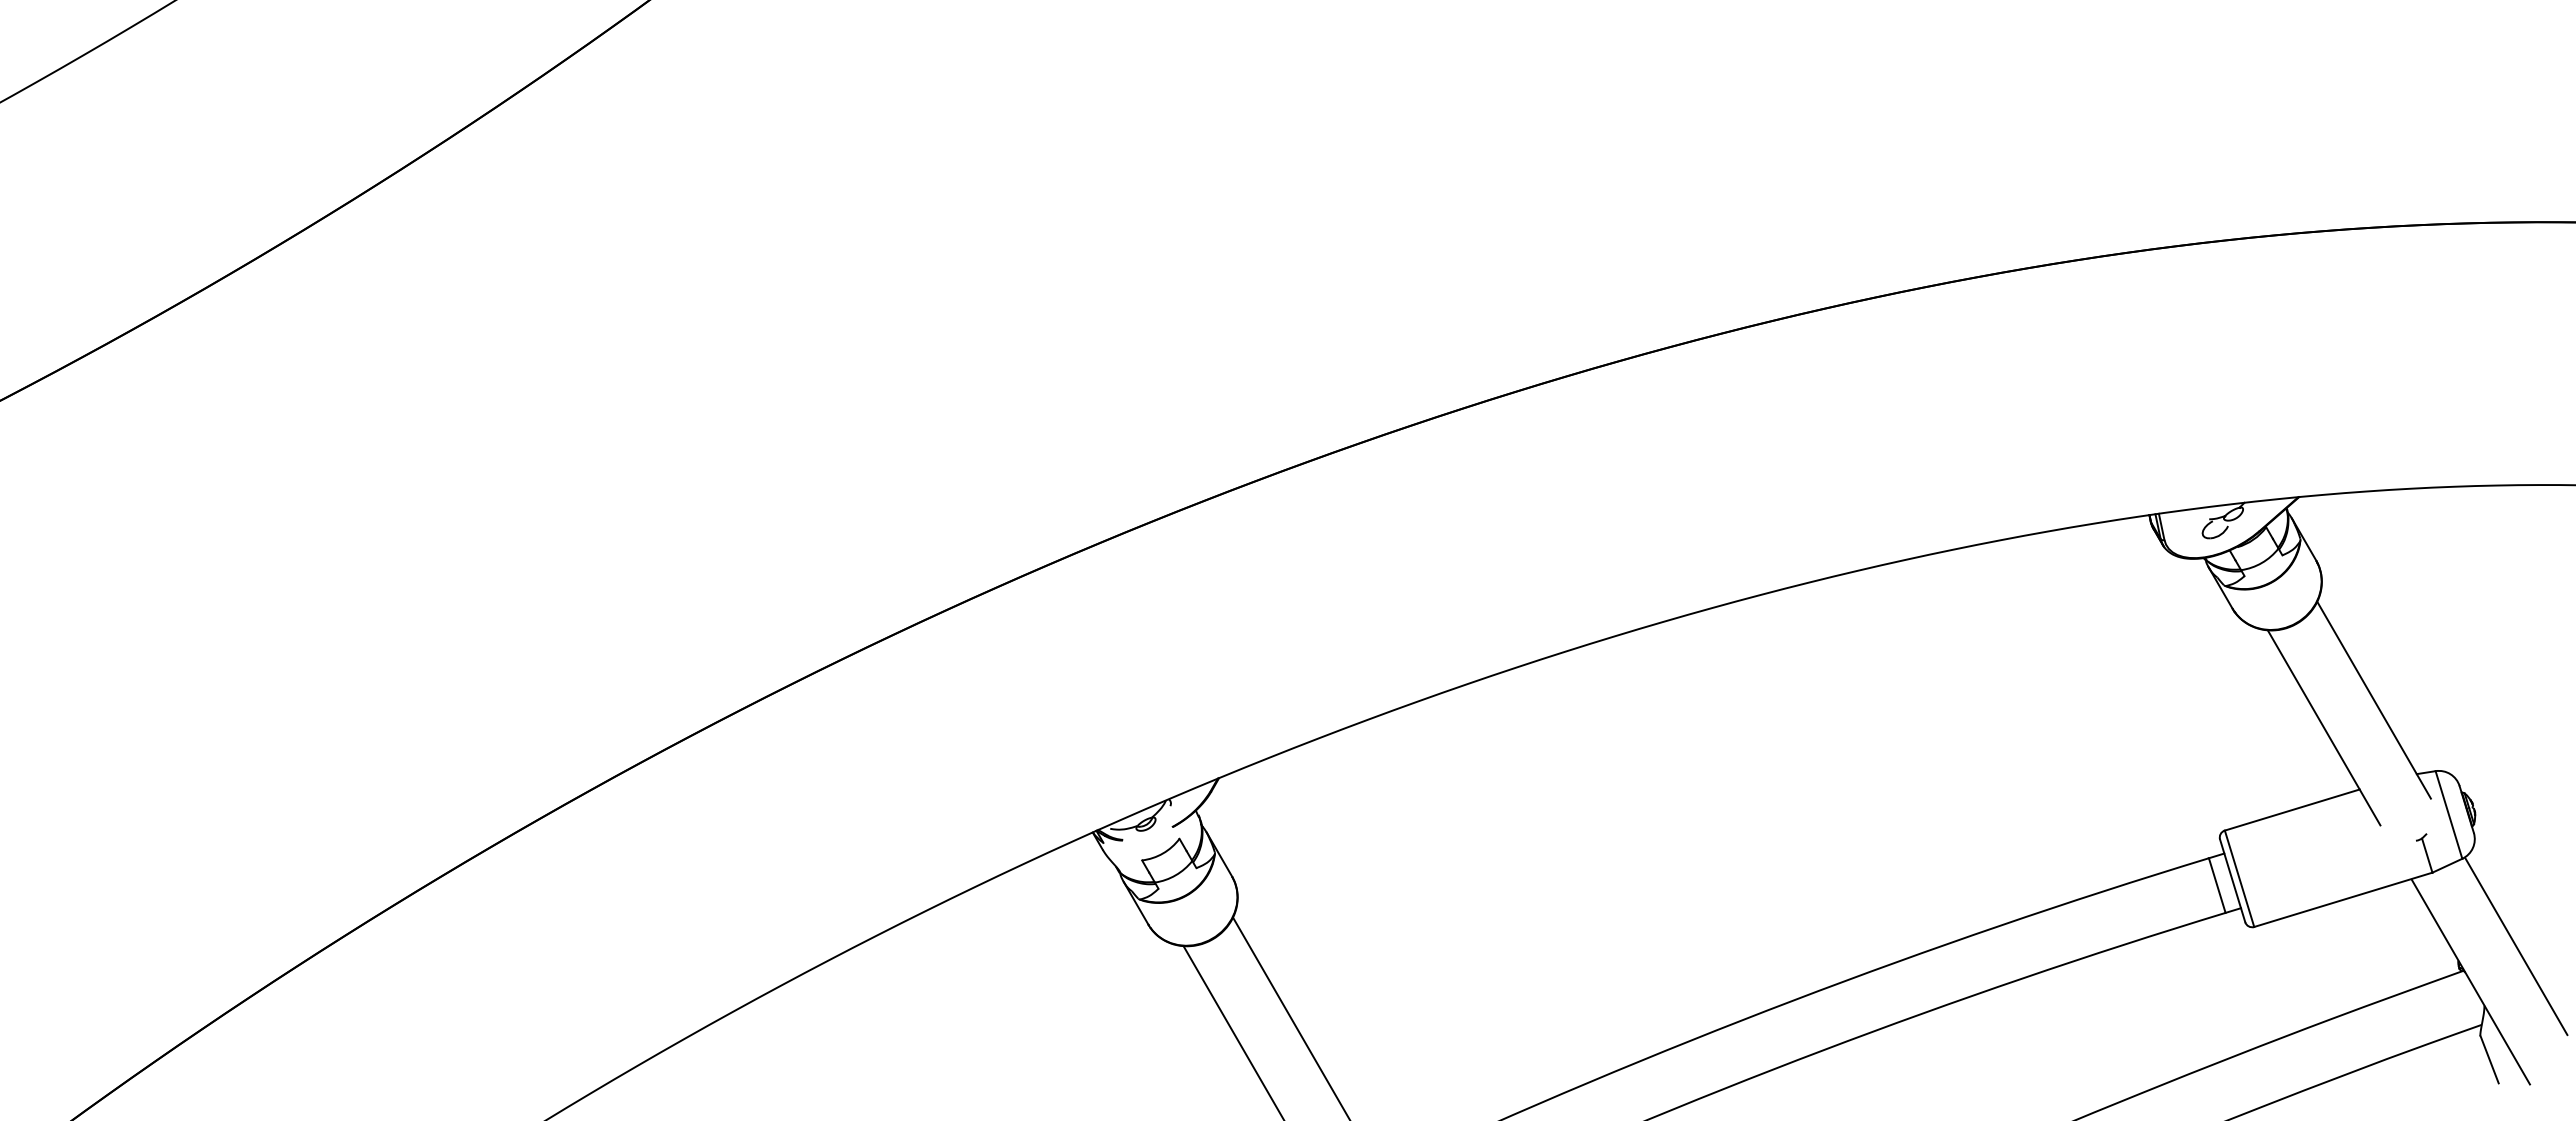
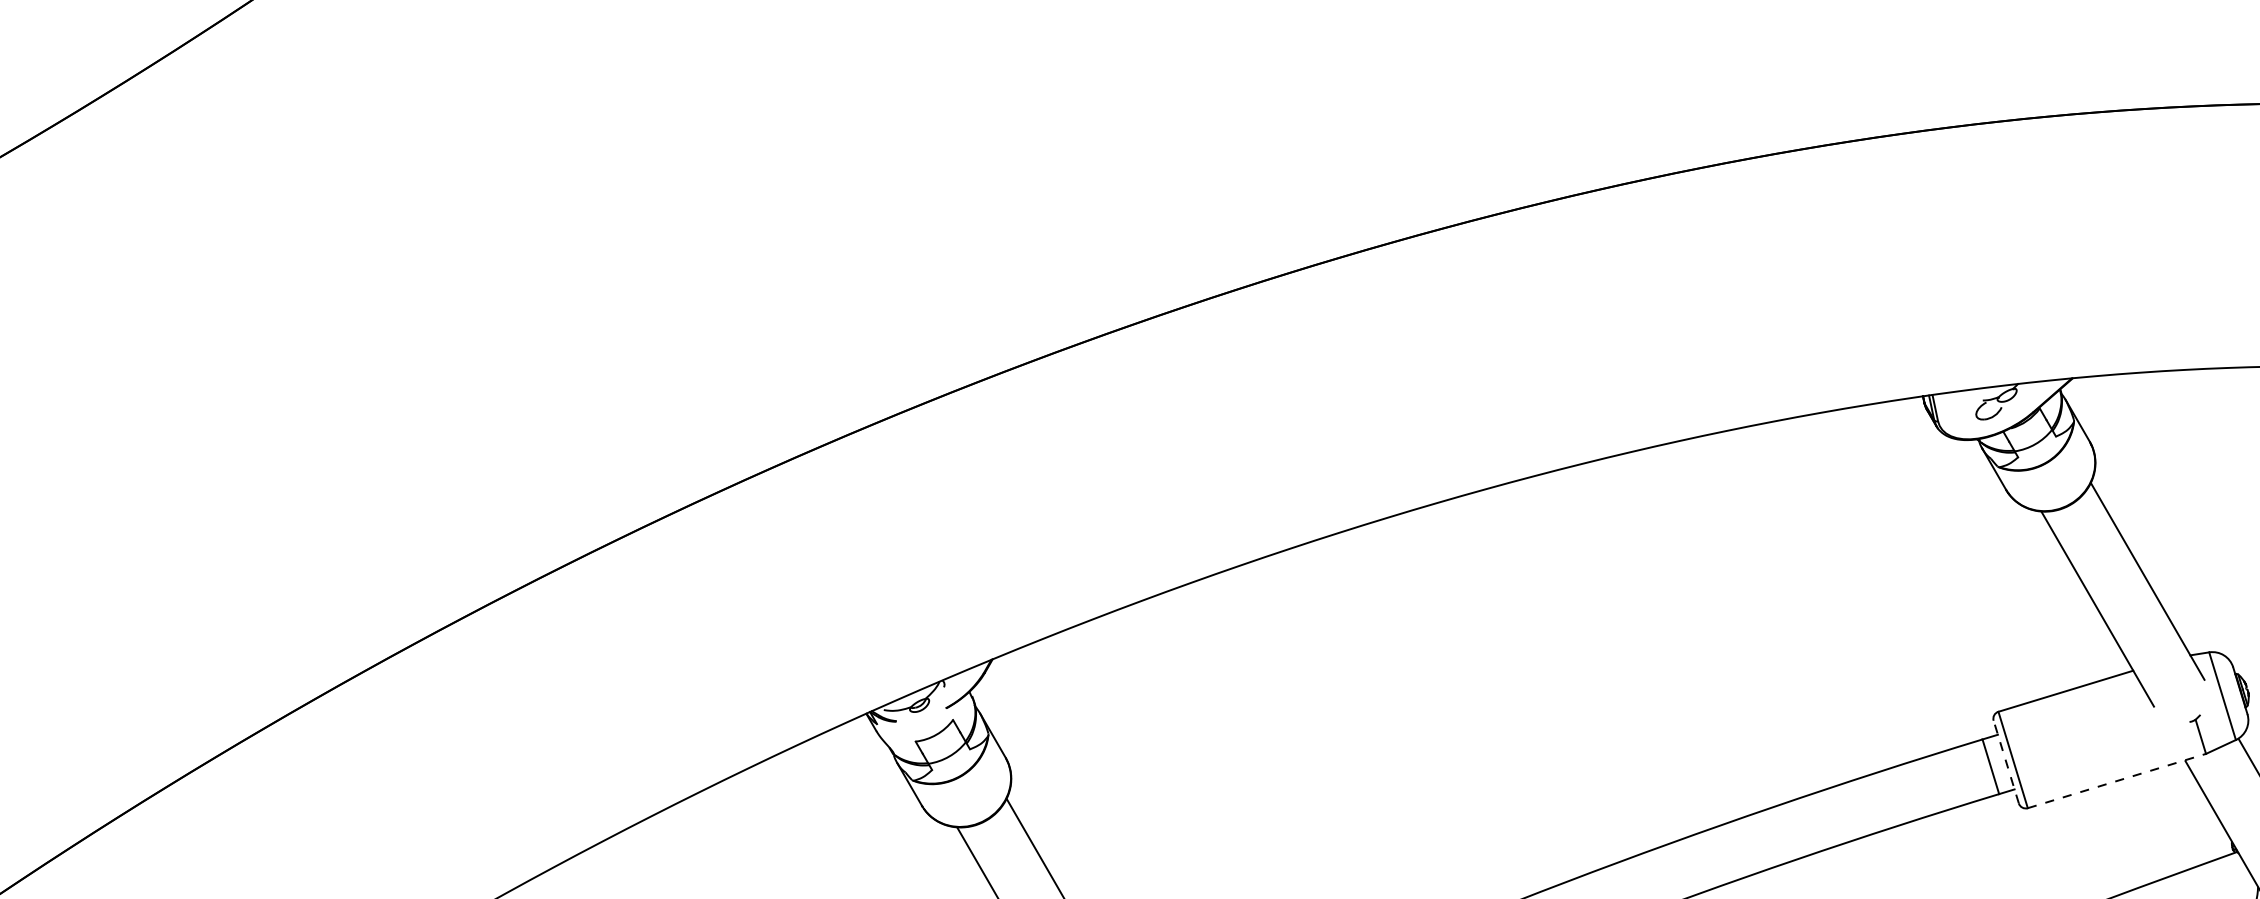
line: (2232, 880) -> (2006, 761), solid -> dashed
line: (2343, 899) -> (2117, 780), solid -> dashed

